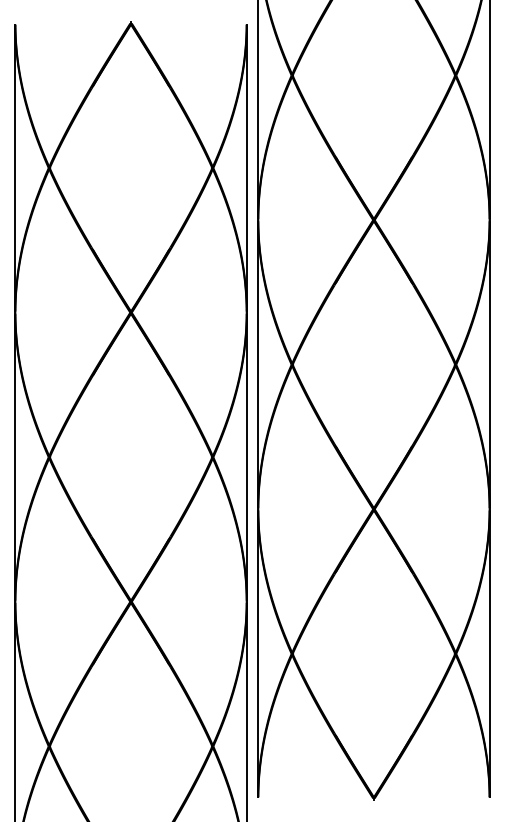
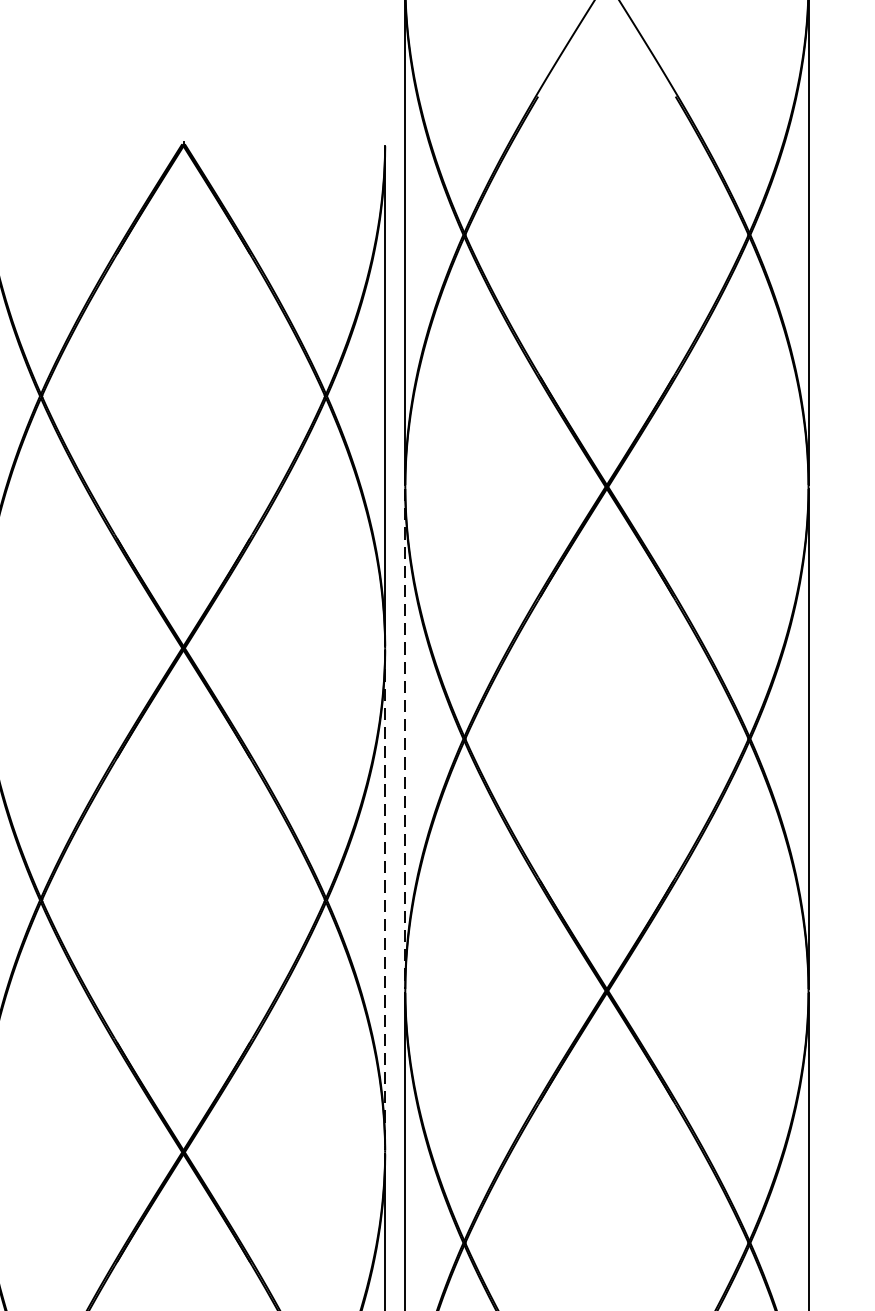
line: (258, 365) -> (405, 740), solid -> dashed
line: (246, 457) -> (384, 900), solid -> dashed

